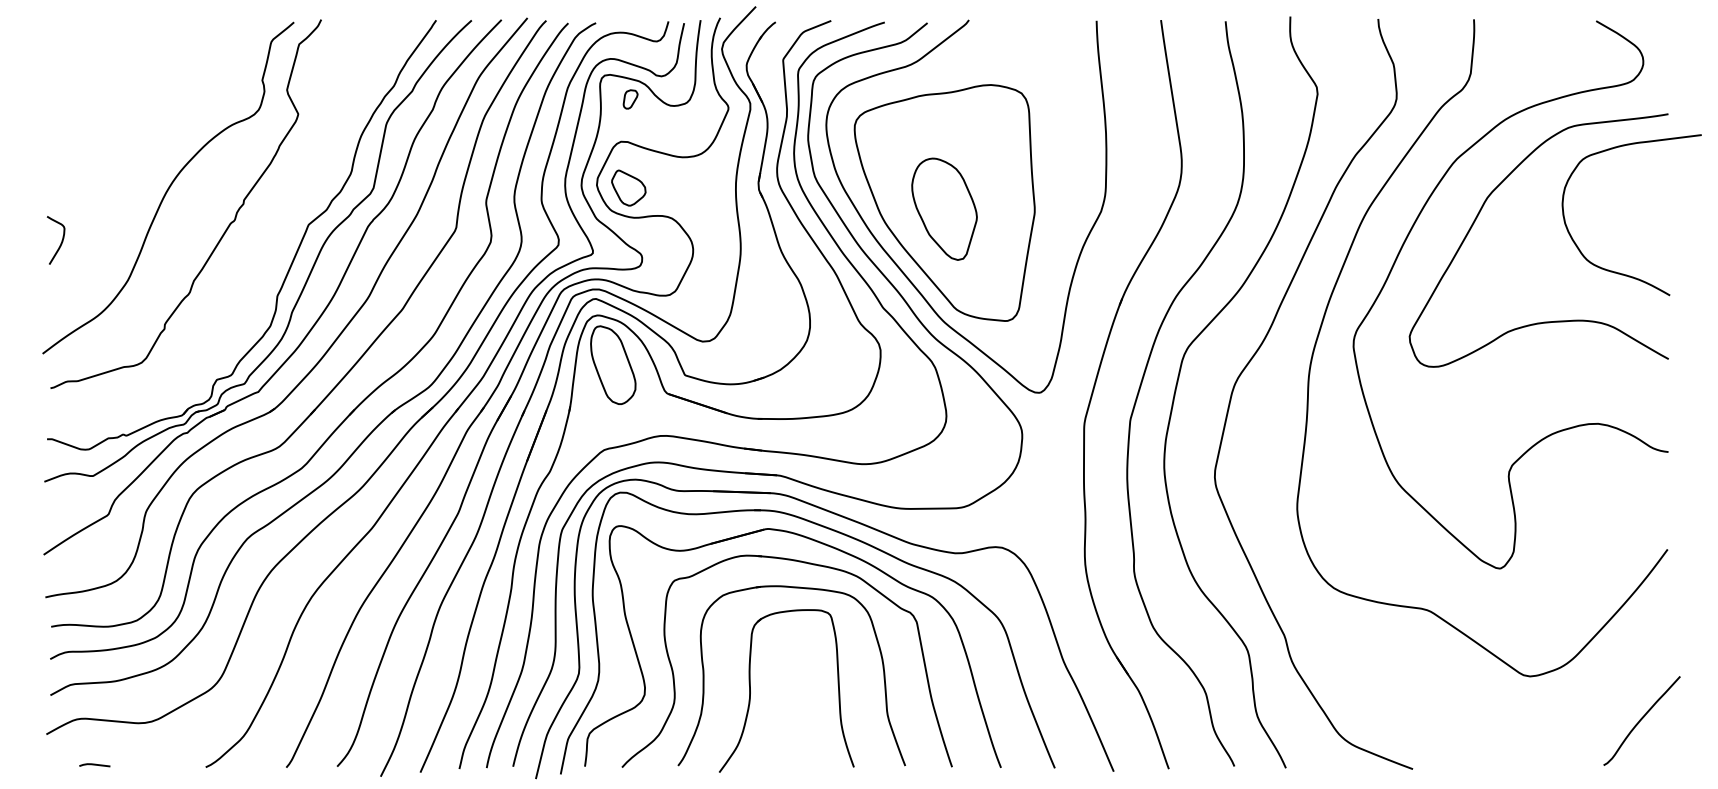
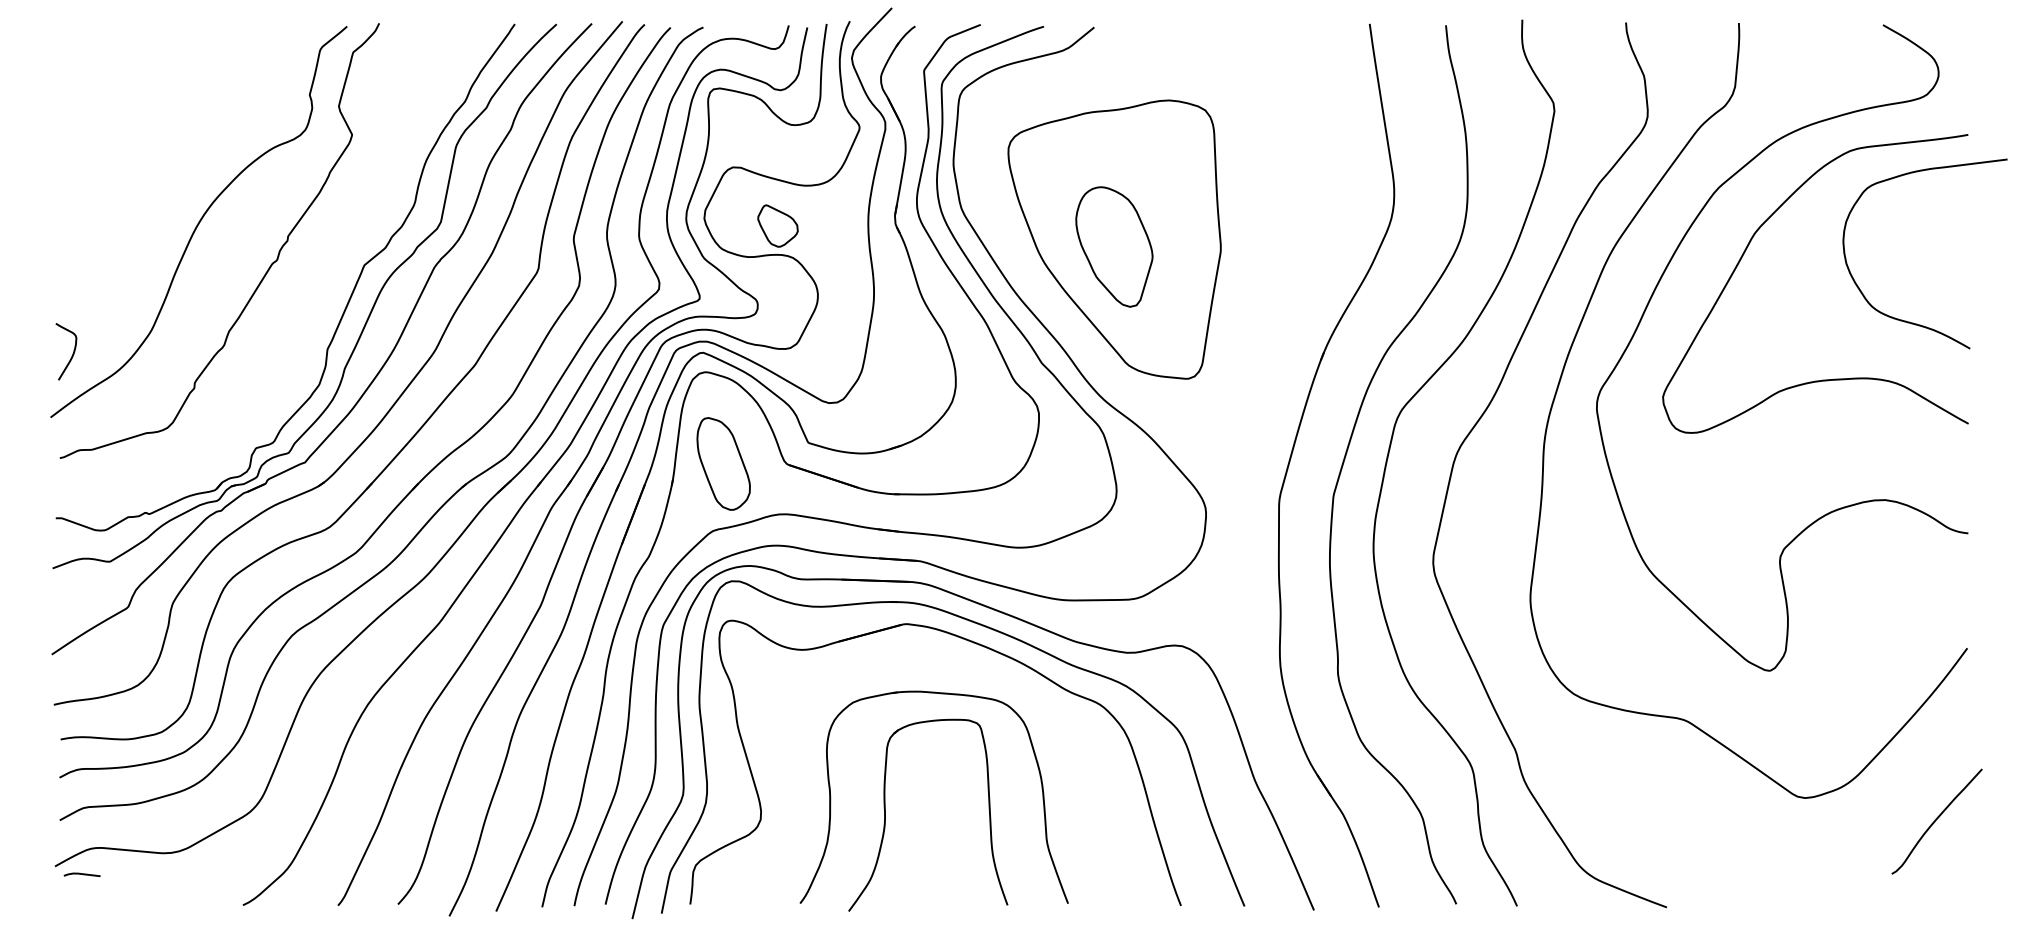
part: (630, 99) -> (744, 117), removed
part: (628, 187) -> (777, 225), moved
curve: (61, 241) -> (72, 353), moved
curve: (897, 263) -> (1058, 311), removed
part: (613, 364) -> (723, 463), moved
part: (807, 564) -> (952, 665), removed
curve: (1641, 720) -> (1936, 820), moved
line: (94, 764) -> (81, 874), moved

